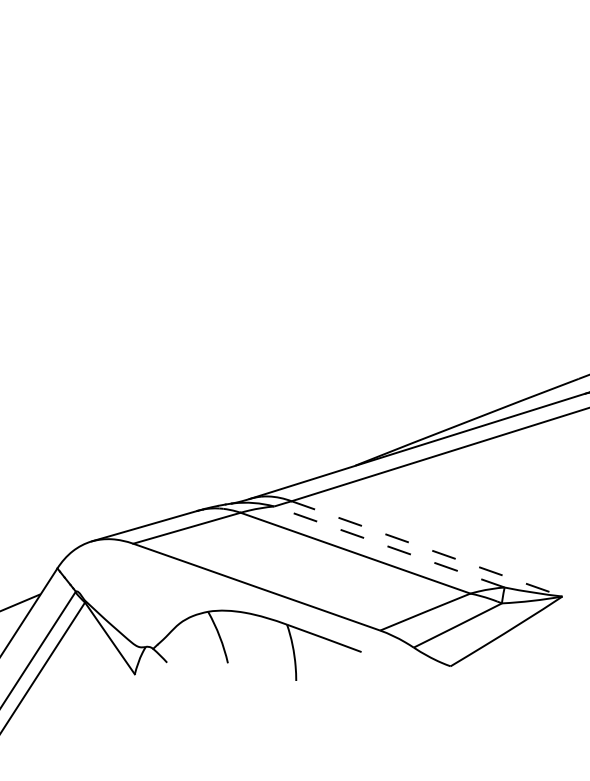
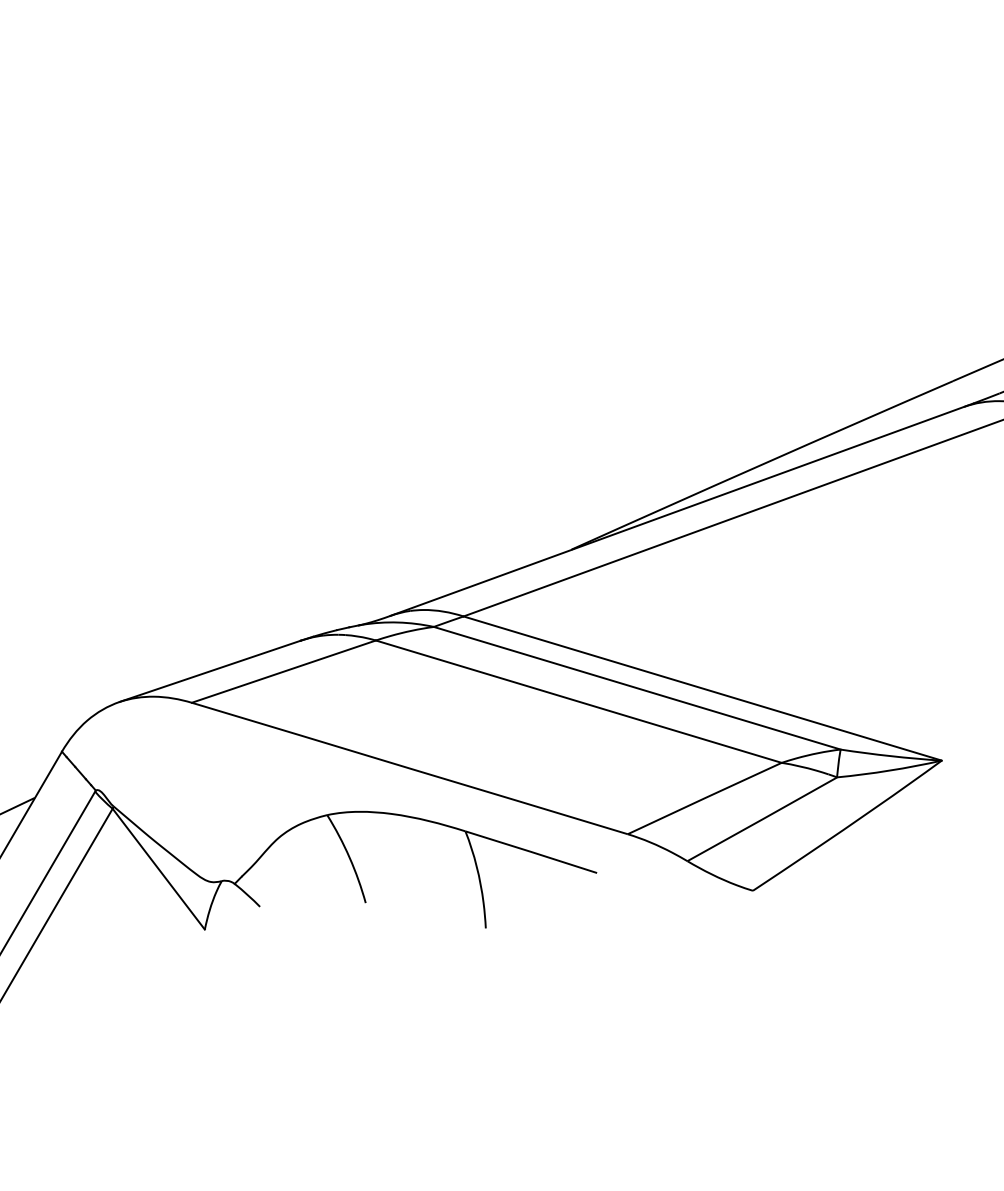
line: (389, 546) -> (637, 687), dashed -> solid
line: (427, 548) -> (703, 687), dashed -> solid

